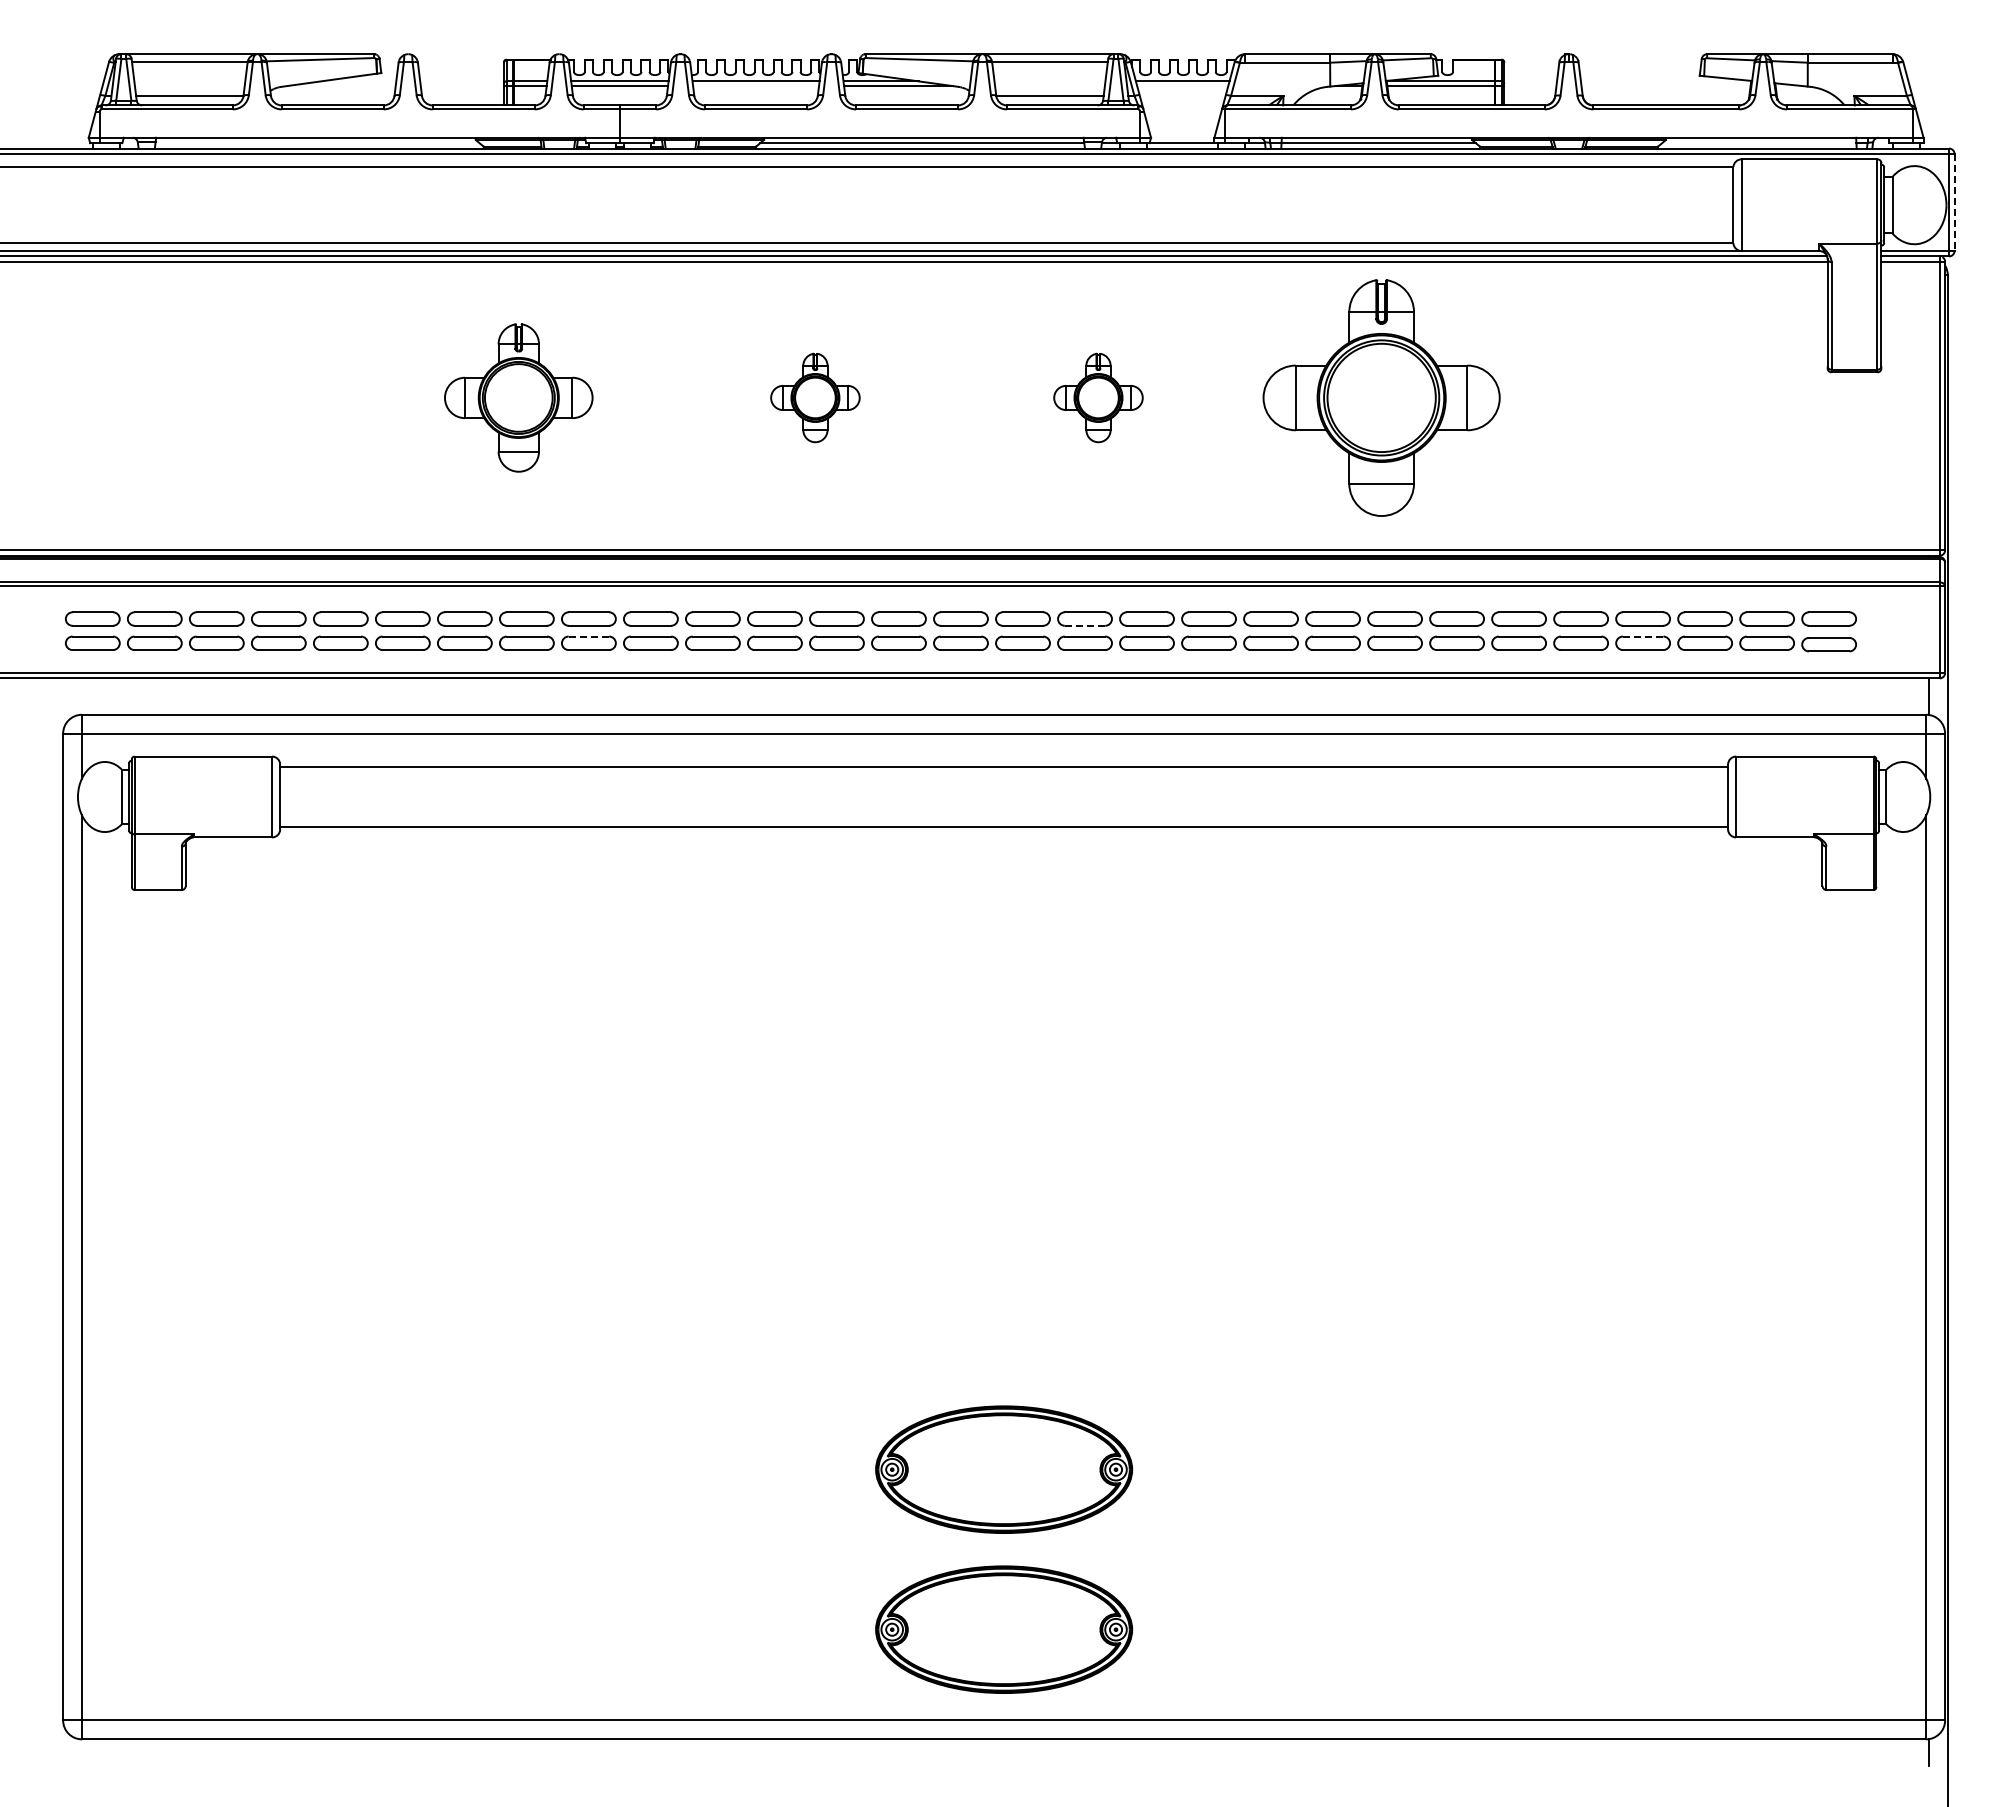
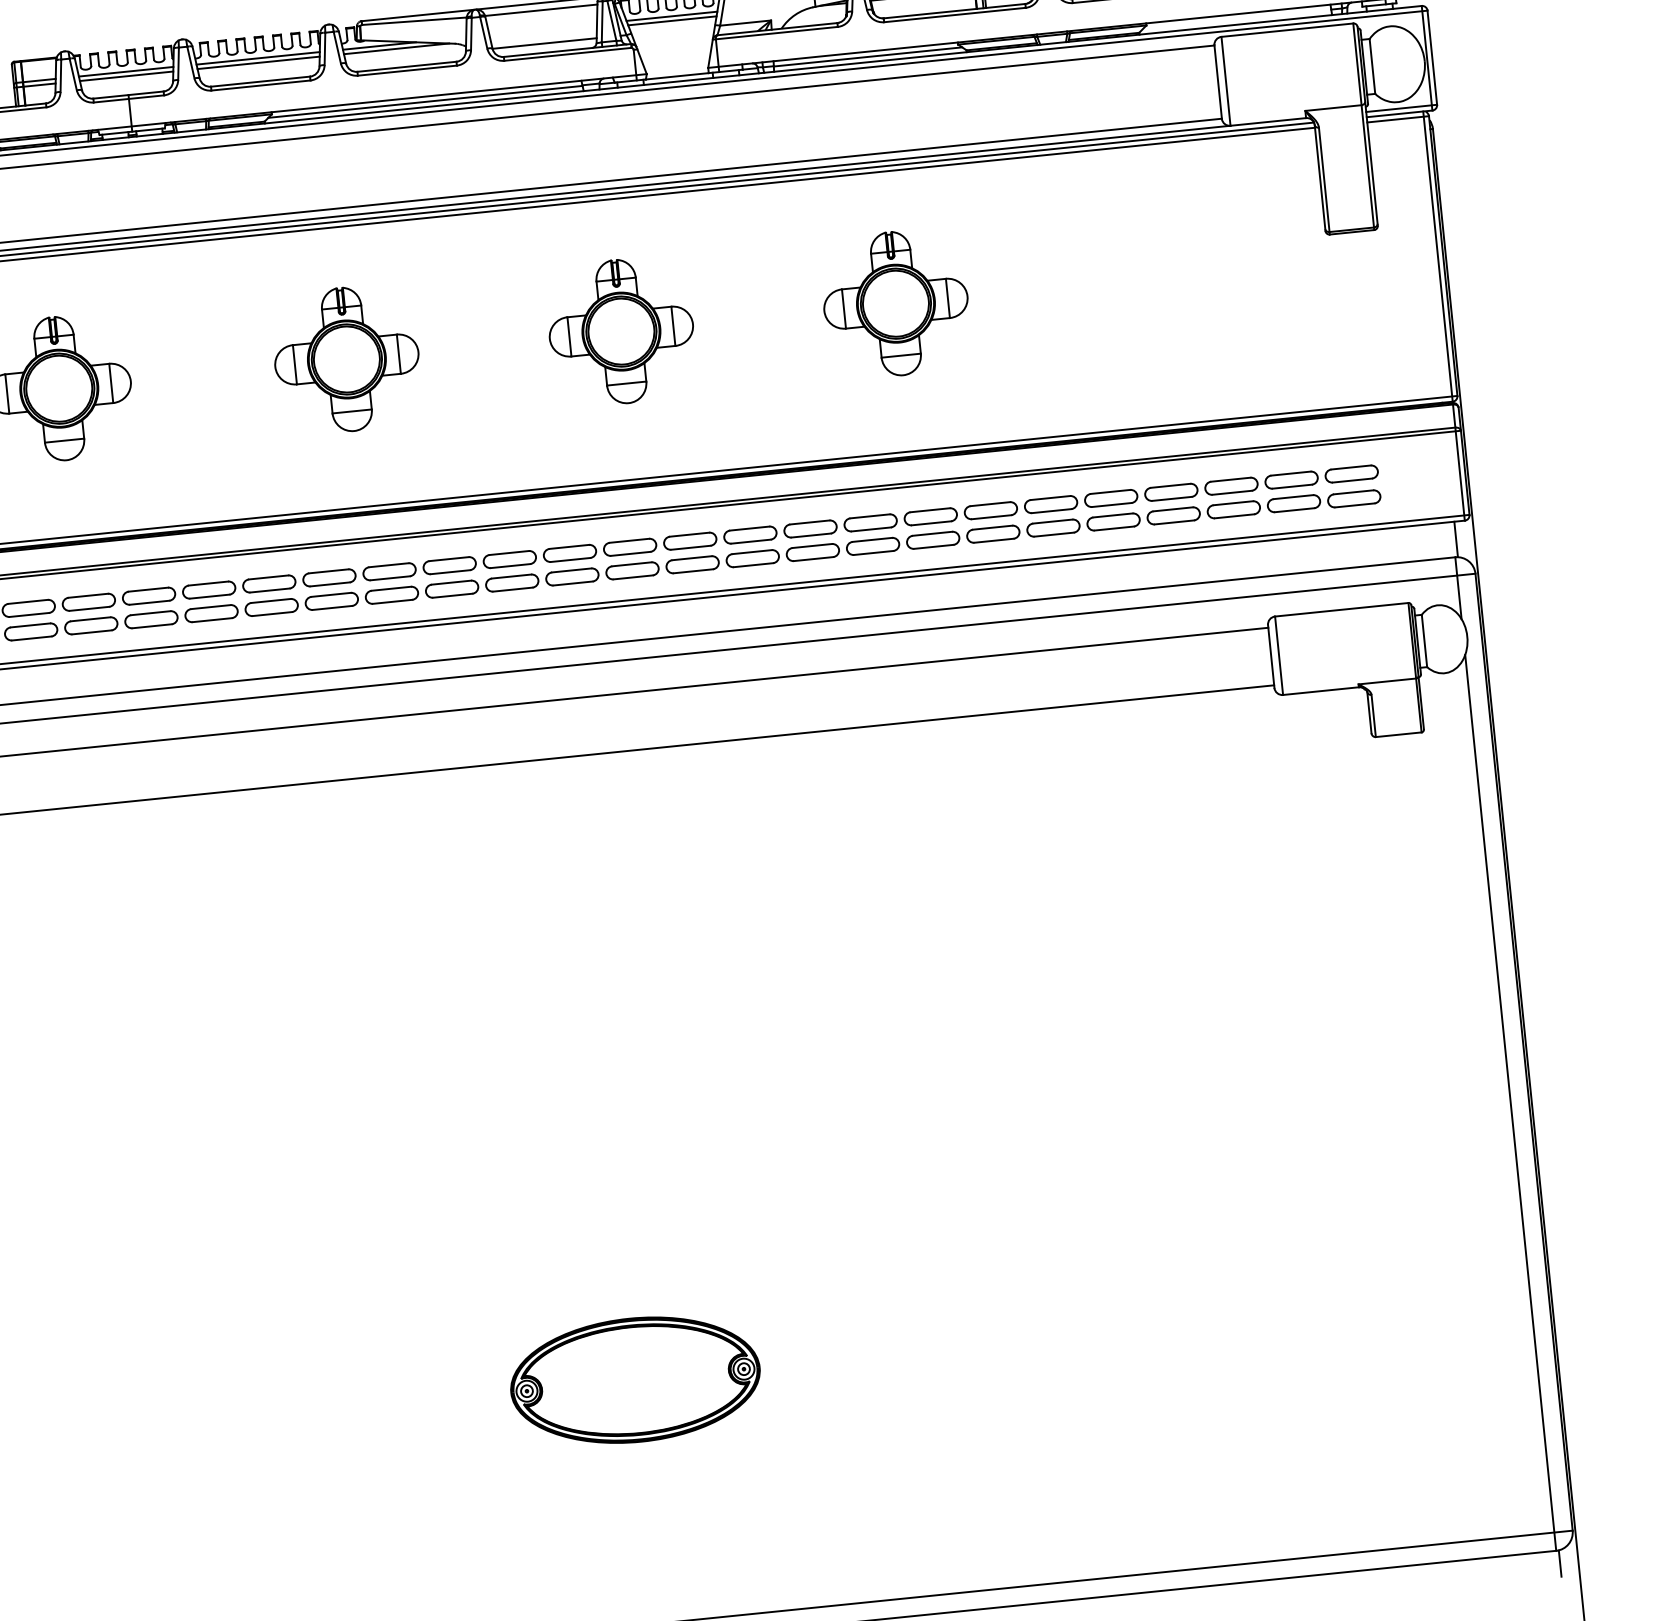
line: (756, 86) -> (259, 63), added
line: (1182, 86) -> (672, 21), added
line: (1954, 202) -> (1432, 57), dashed -> solid
part: (815, 397) -> (346, 359), size x1.67
part: (1098, 397) -> (621, 331), size x1.67
part: (1381, 397) -> (895, 303), size x0.62
line: (1084, 625) -> (630, 553), dashed -> solid
line: (589, 636) -> (151, 613), dashed -> solid
line: (1643, 636) -> (1173, 509), dashed -> solid
part: (1004, 1629) -> (651, 1535), removed

